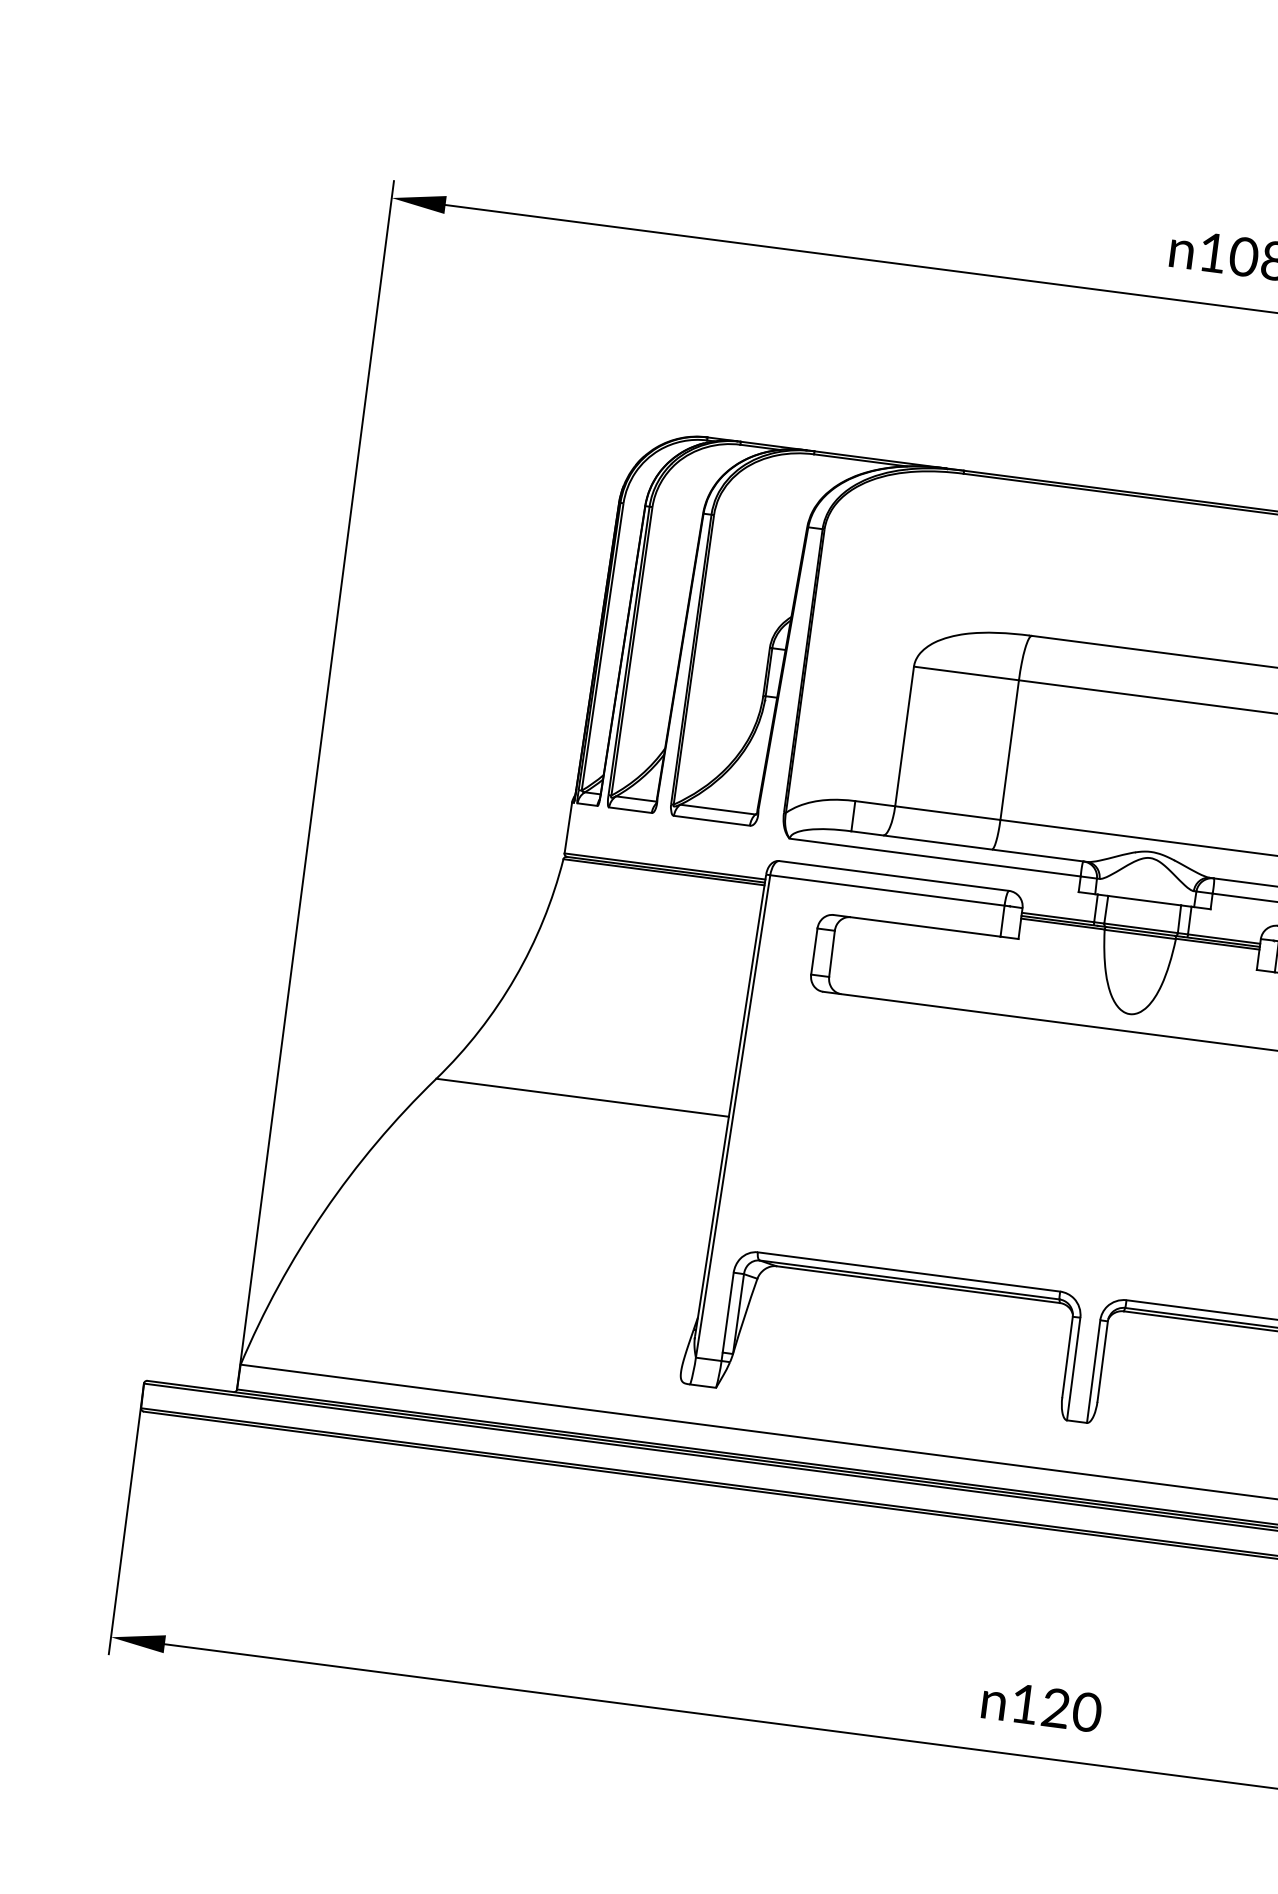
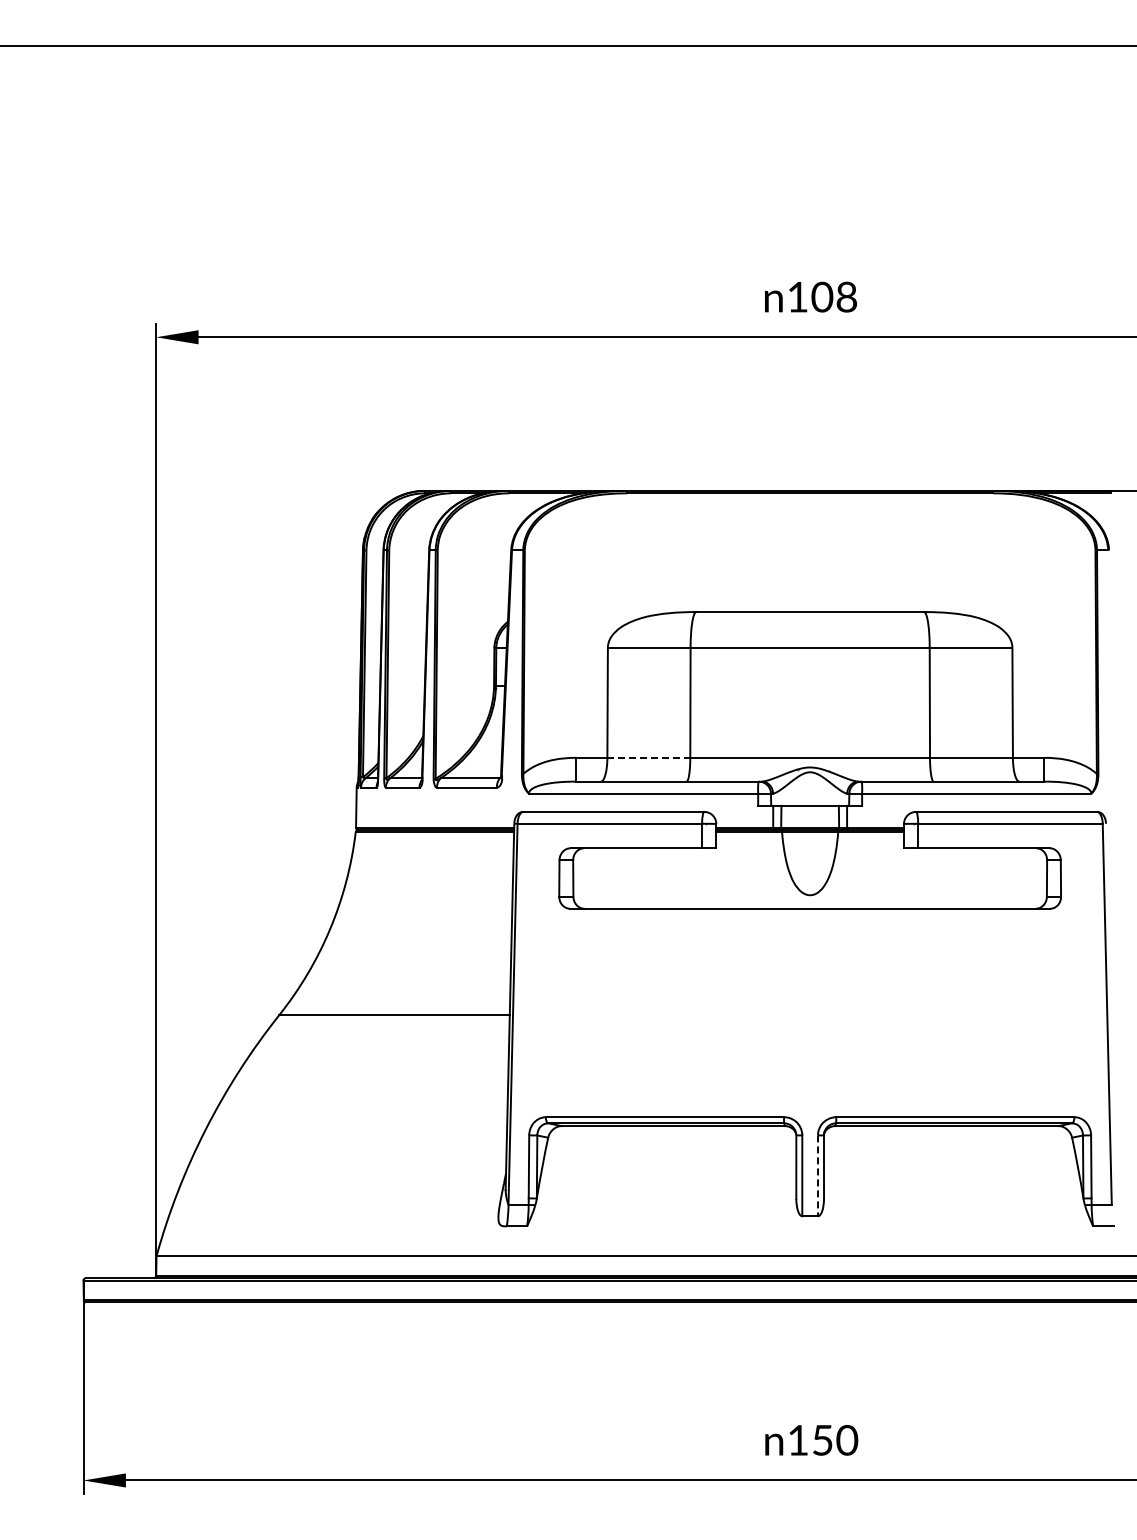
line: (948, 812) -> (649, 757), solid -> dashed
line: (1094, 1372) -> (818, 1176), solid -> dashed
text: (1055, 1708) -> (822, 1440), 120 -> 150

